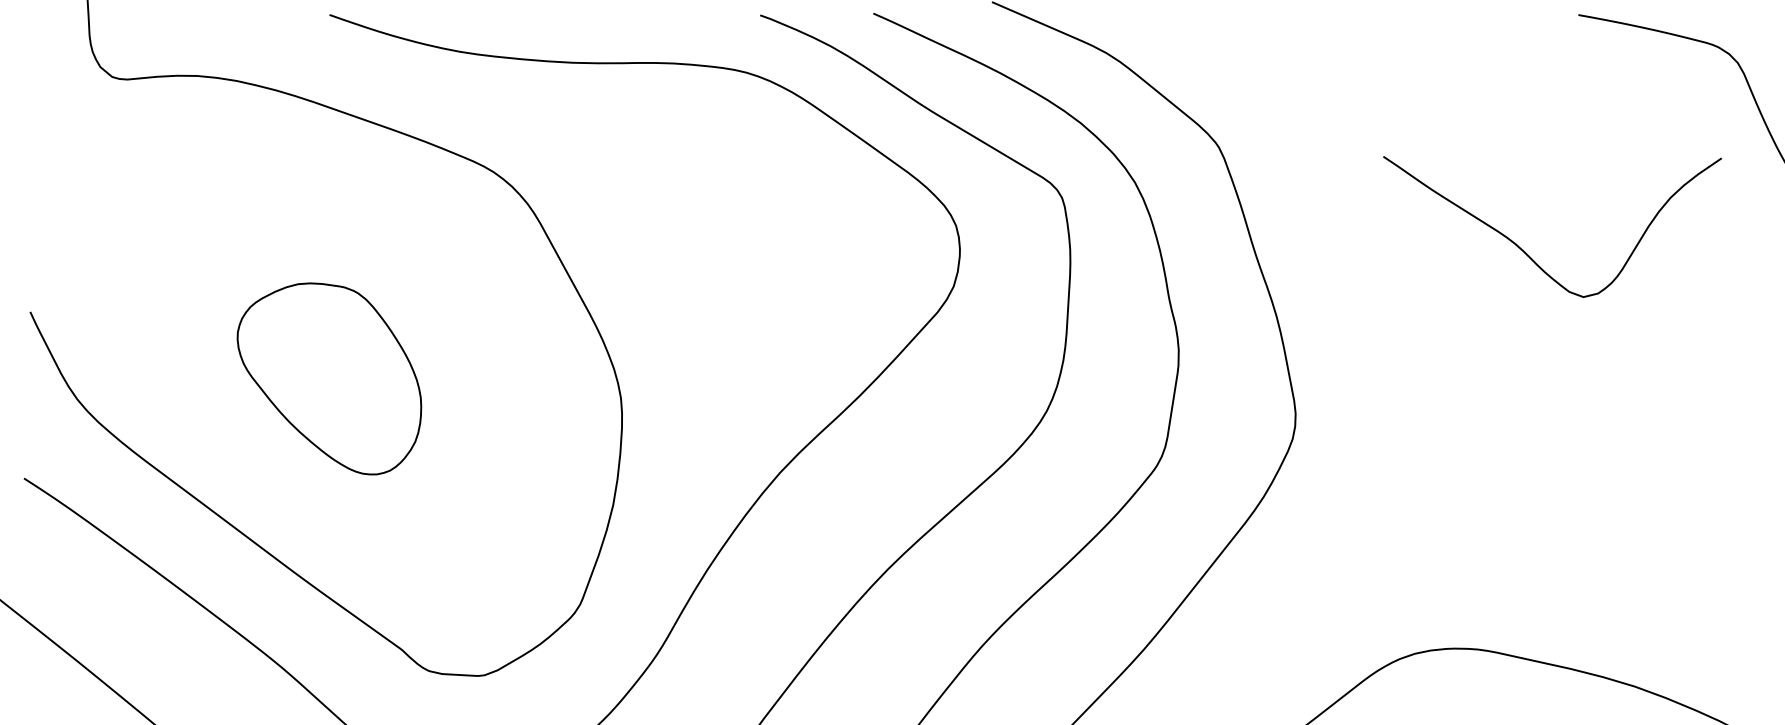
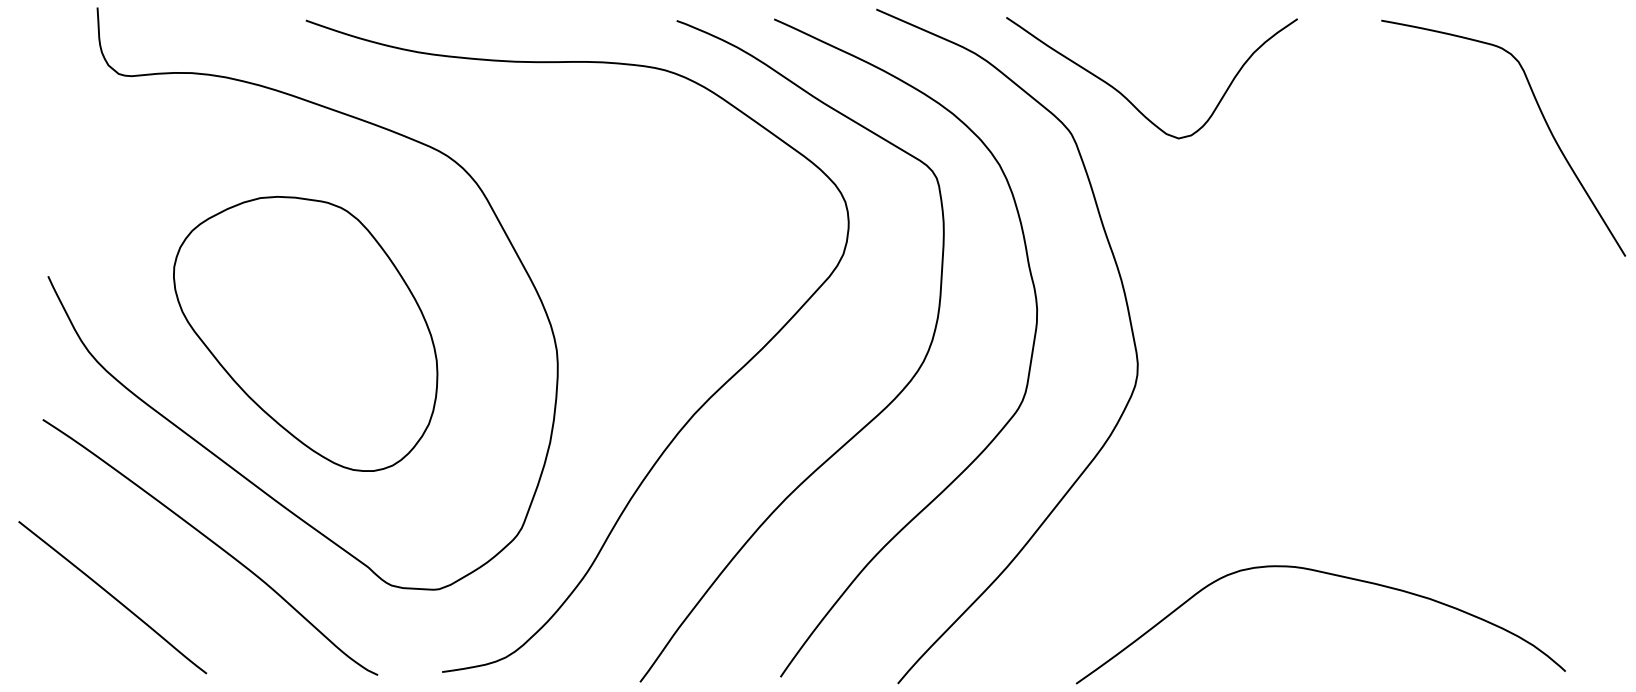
curve: (1526, 252) -> (1129, 100), moved
part: (329, 378) -> (305, 333), size x1.67

